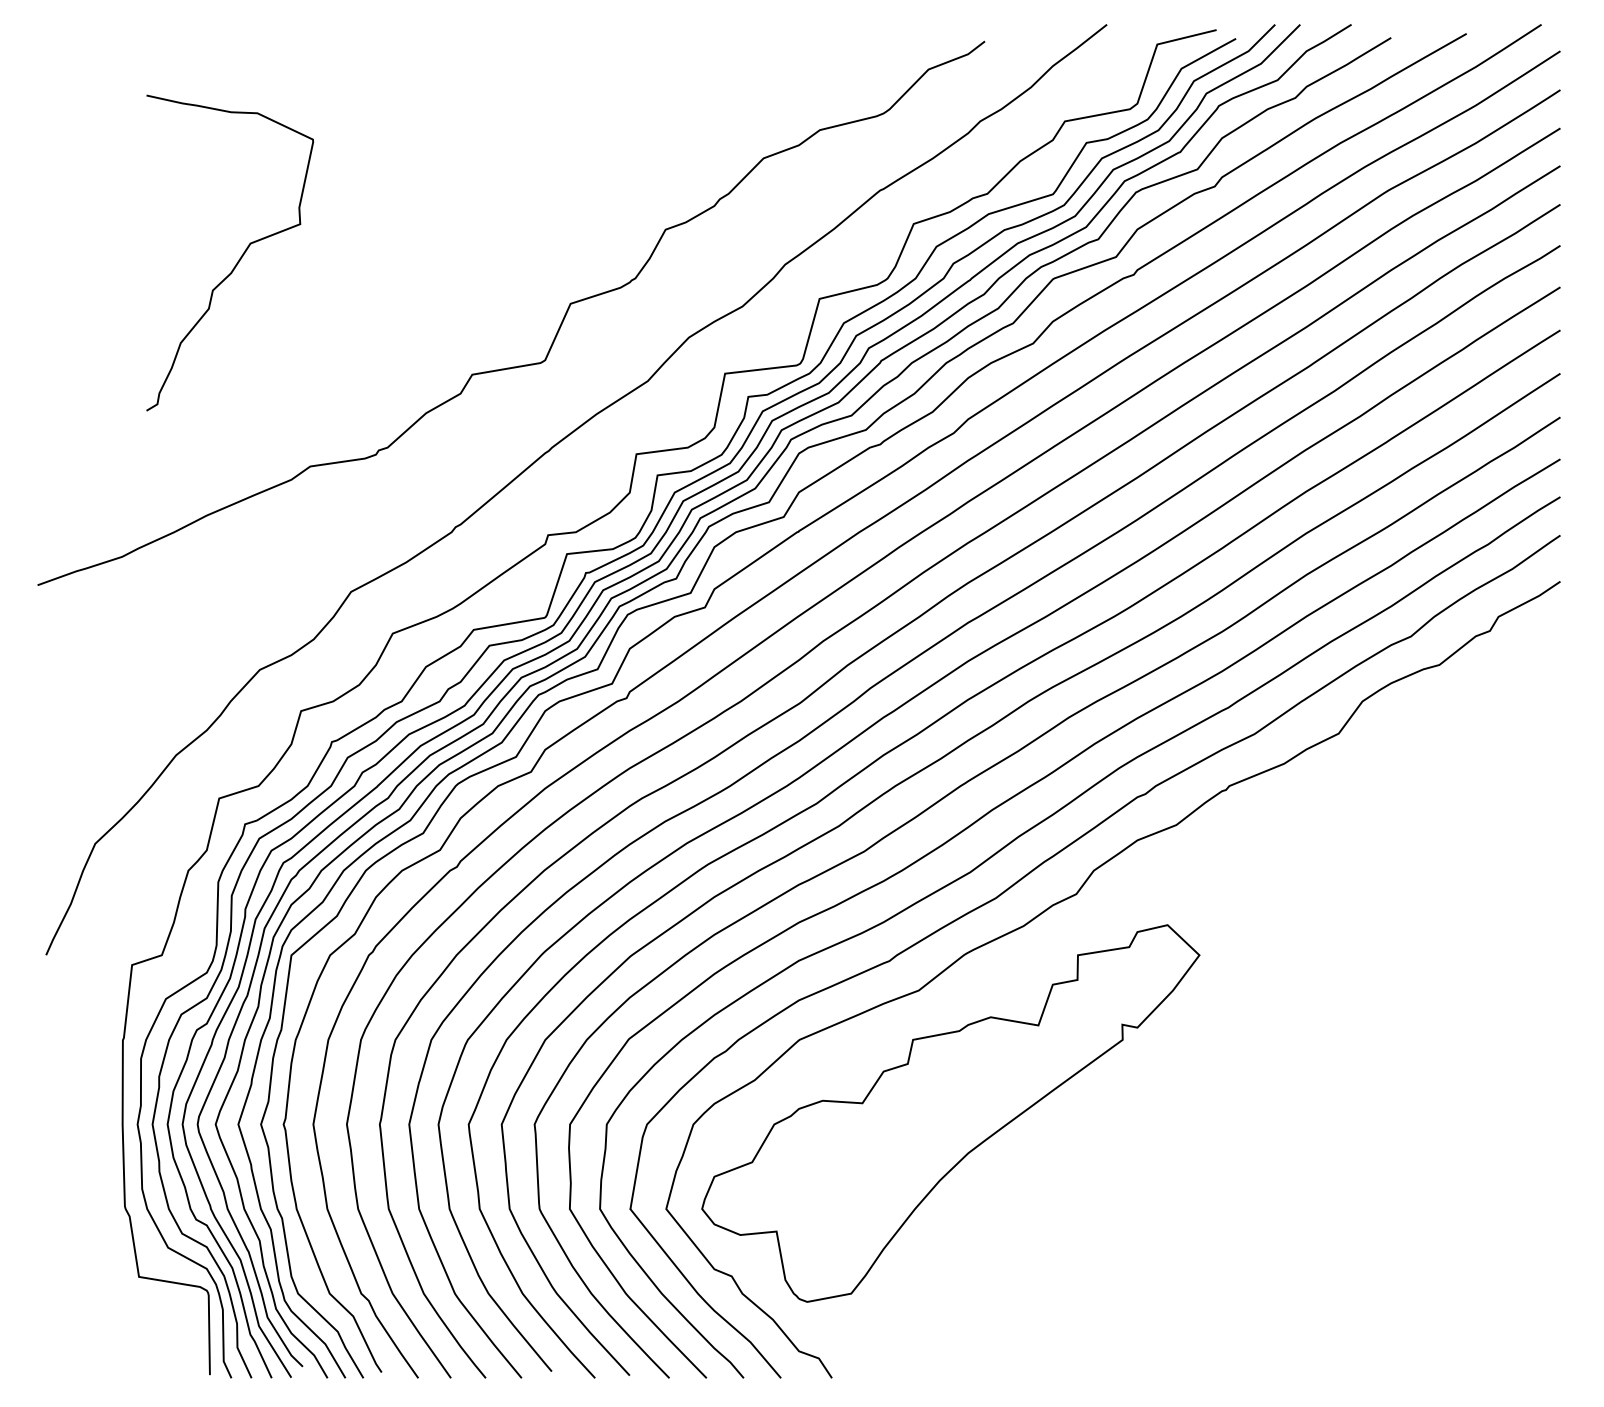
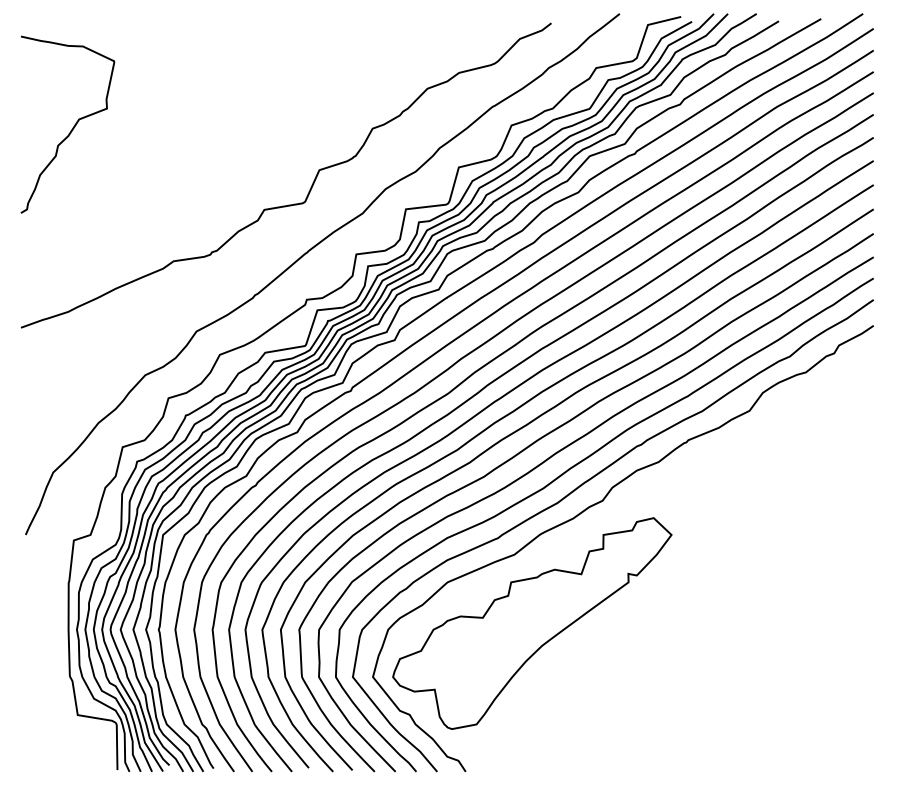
curve: (238, 257) -> (72, 127), moved

